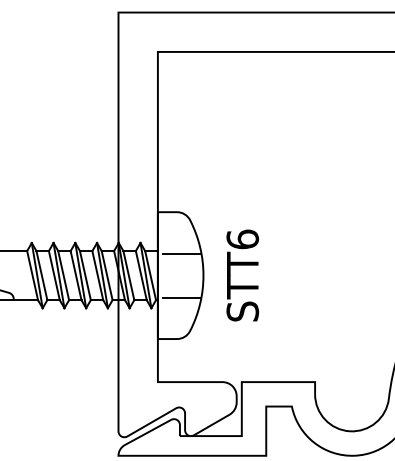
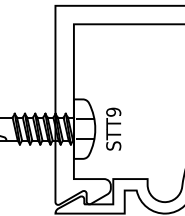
text: (242, 237) -> (113, 111), STT6 -> STT9

